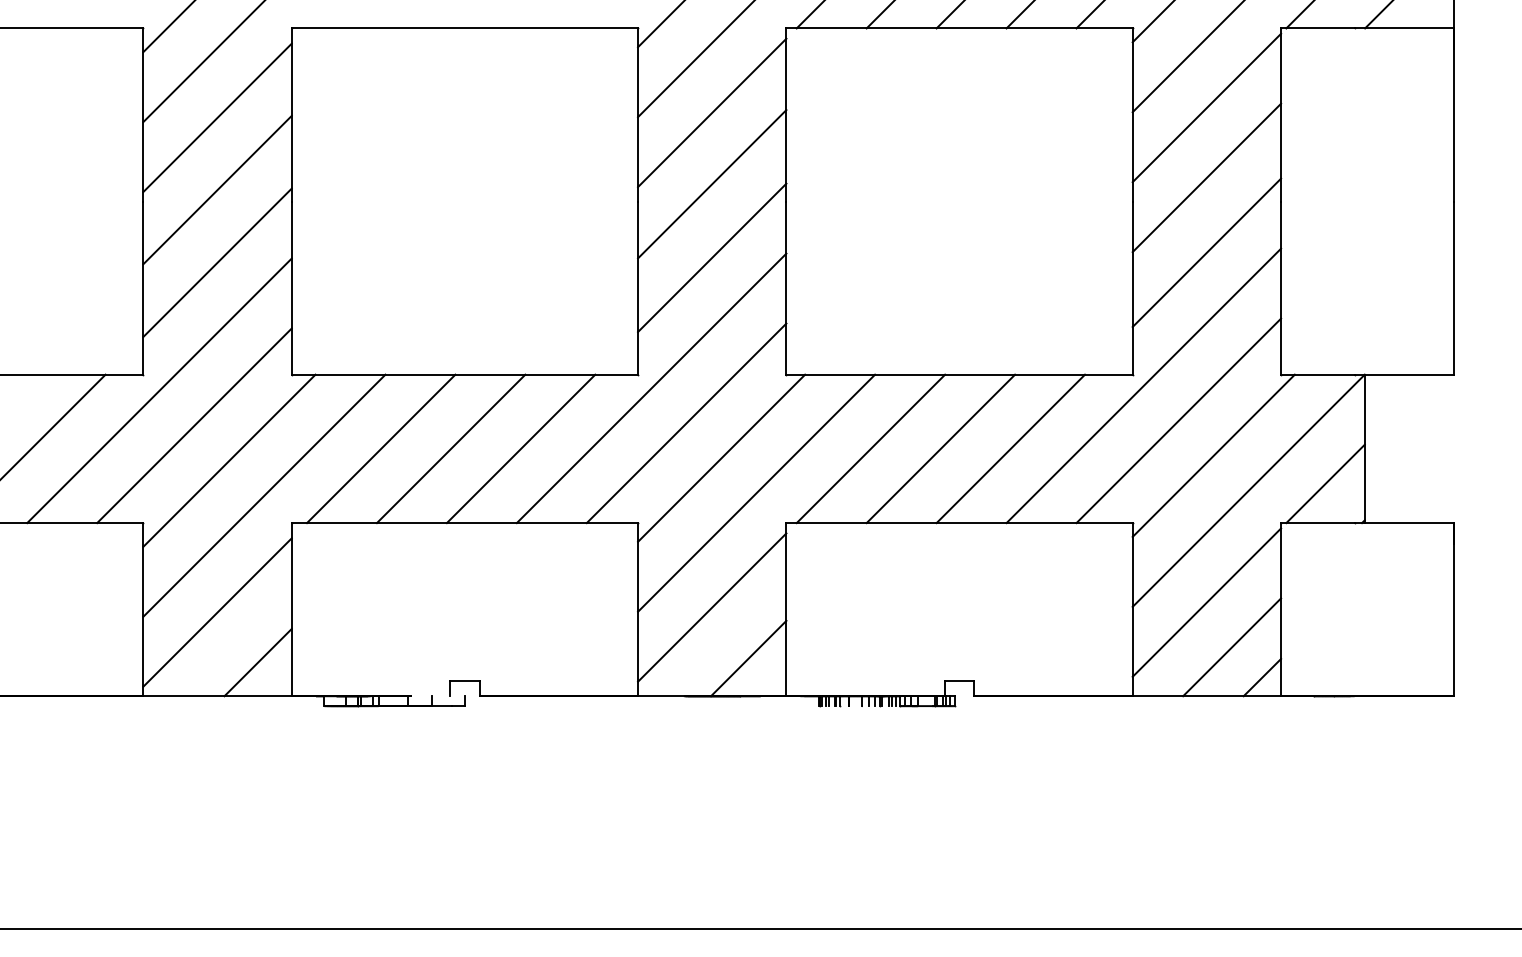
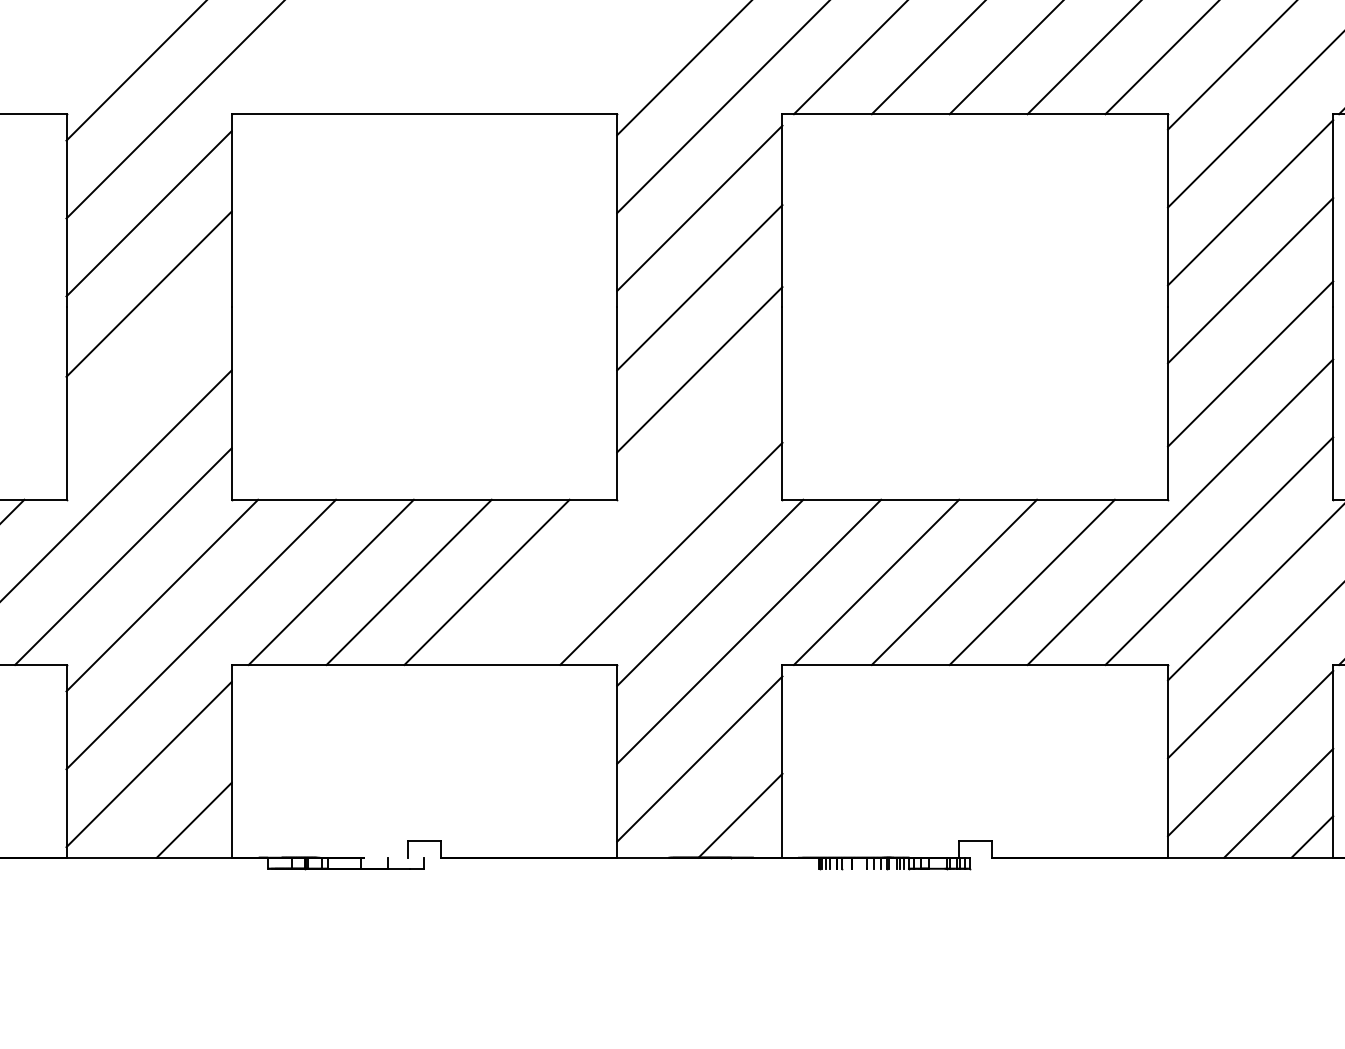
line: (217, 262) -> (149, 374), removed
line: (651, 388) -> (632, 515), removed

